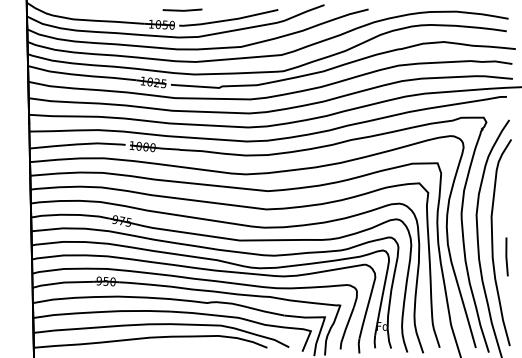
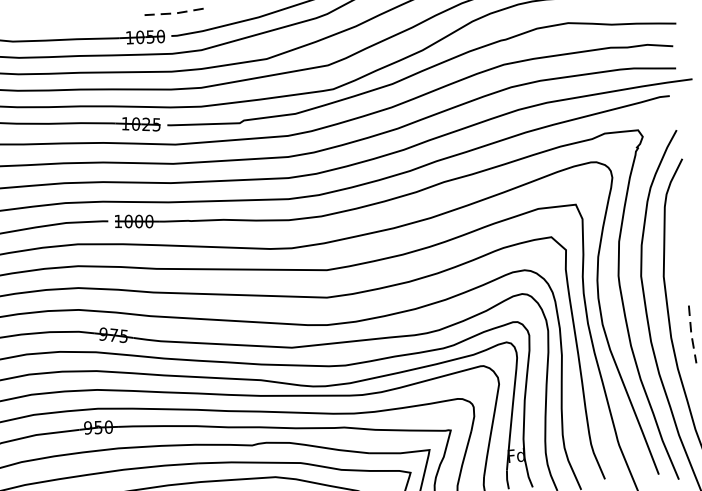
line: (182, 10) -> (174, 12), solid -> dashed
line: (506, 256) -> (691, 333), solid -> dashed

